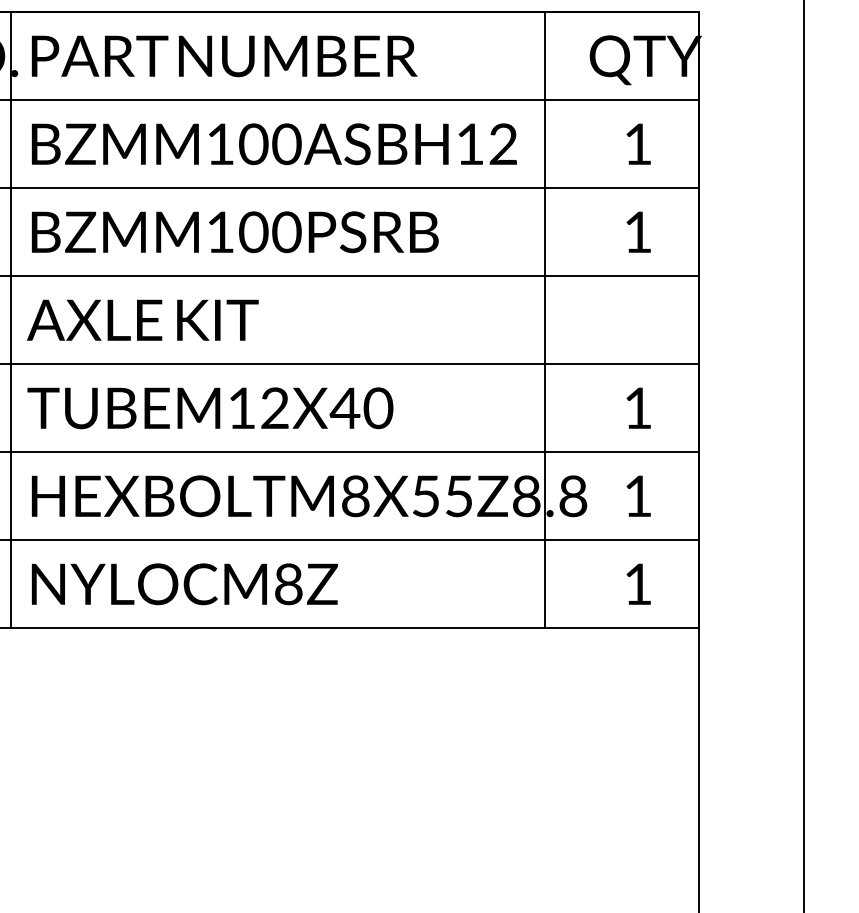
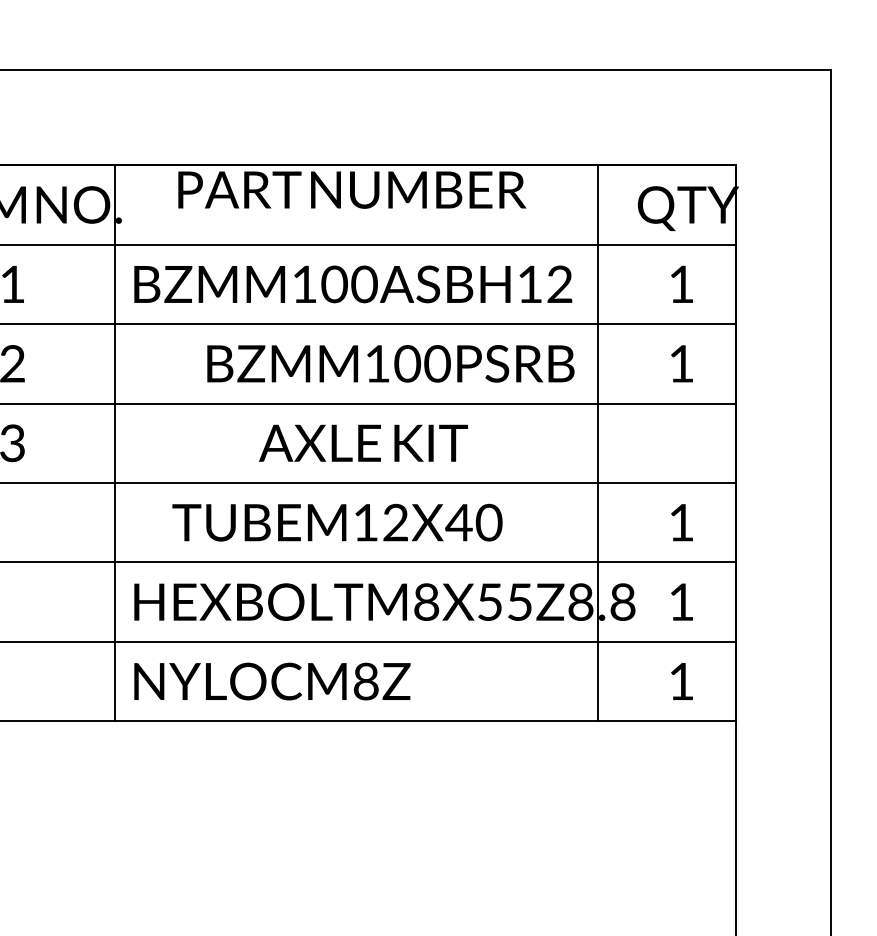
text: (224, 55) -> (352, 189), moved
text: (234, 231) -> (390, 363), moved
text: (142, 319) -> (363, 442), moved
text: (210, 408) -> (337, 522), moved

